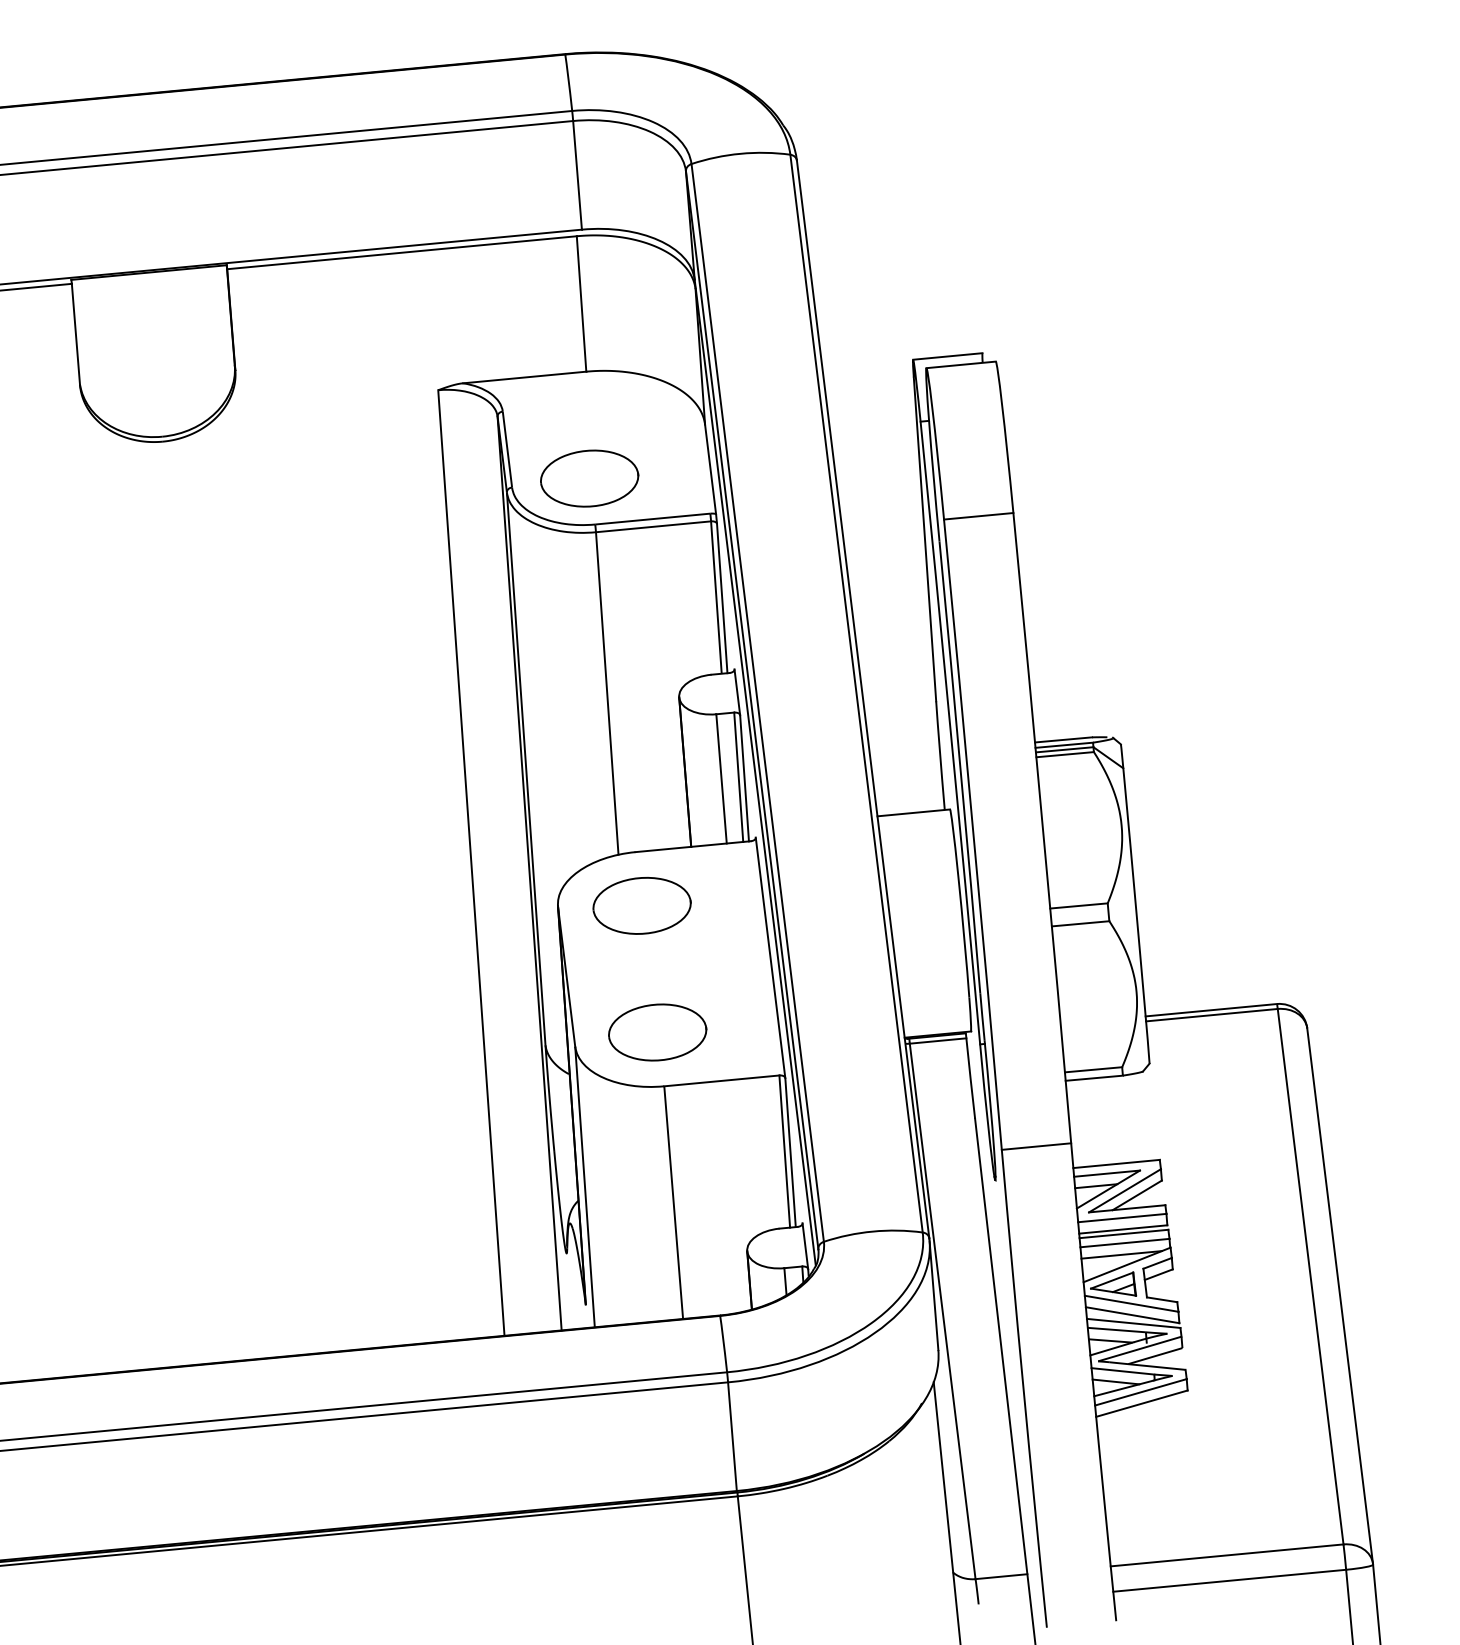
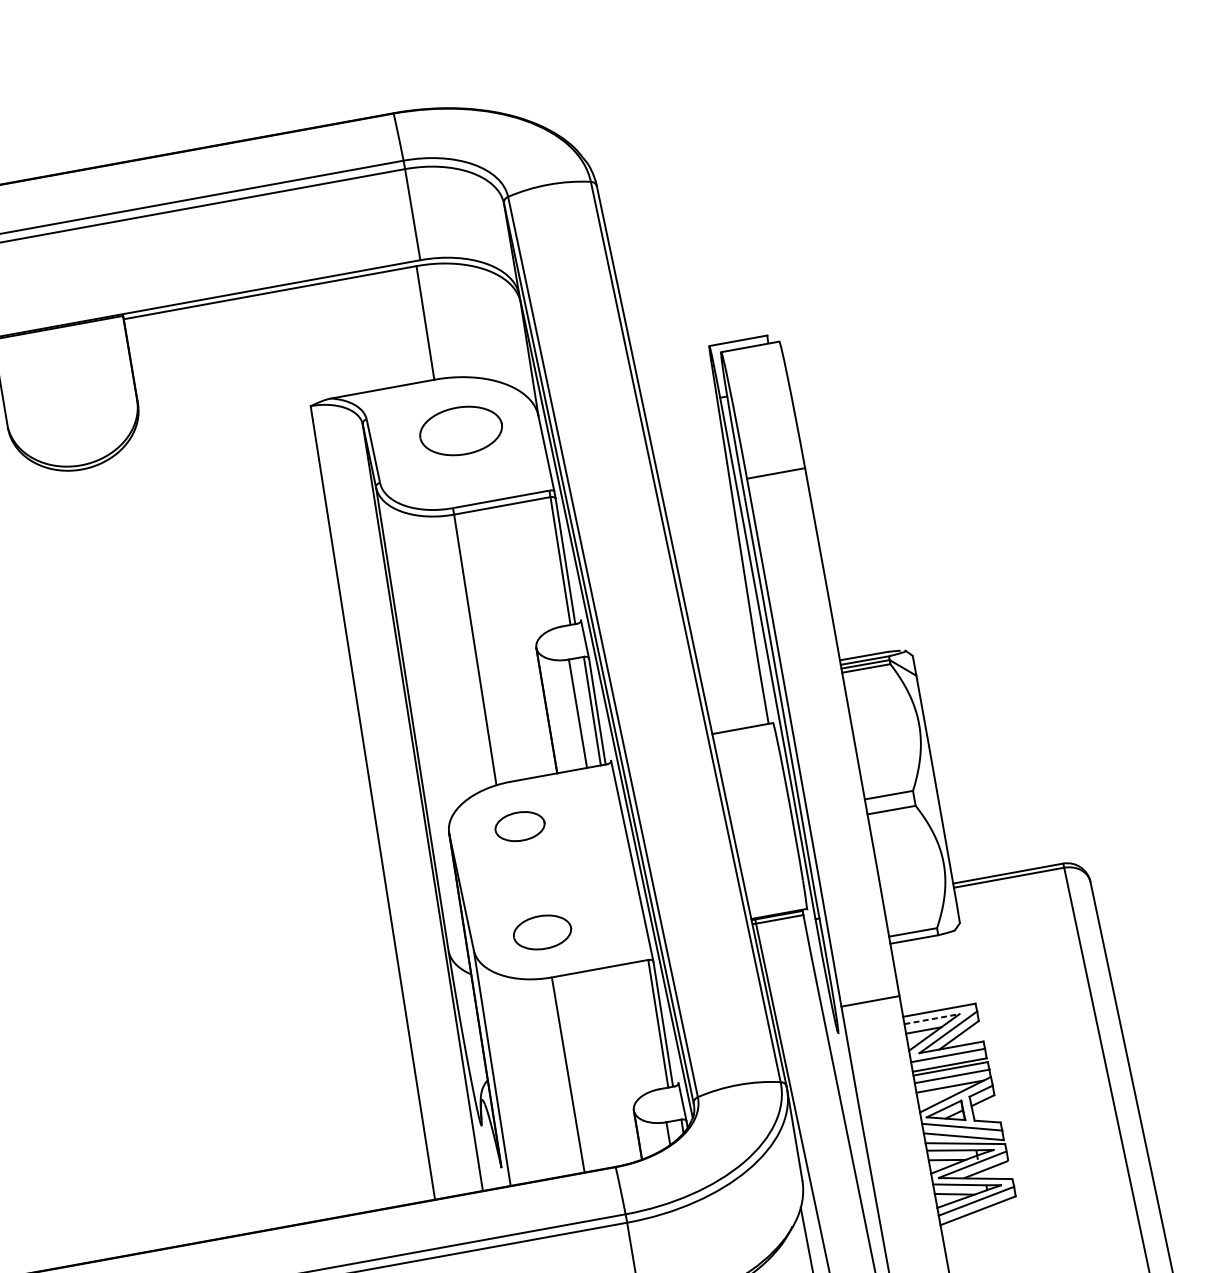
part: (589, 478) -> (461, 430), moved
part: (641, 905) -> (519, 826), size x0.6
part: (657, 1032) -> (542, 932), size x0.7
line: (1107, 1173) -> (932, 1018), solid -> dashed

